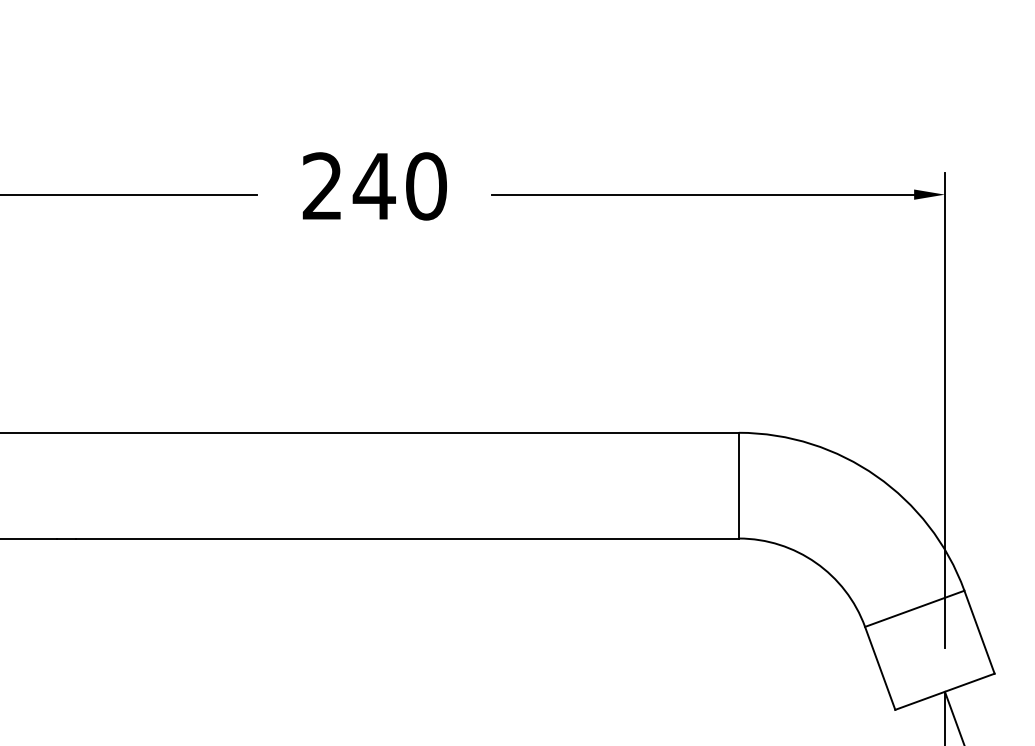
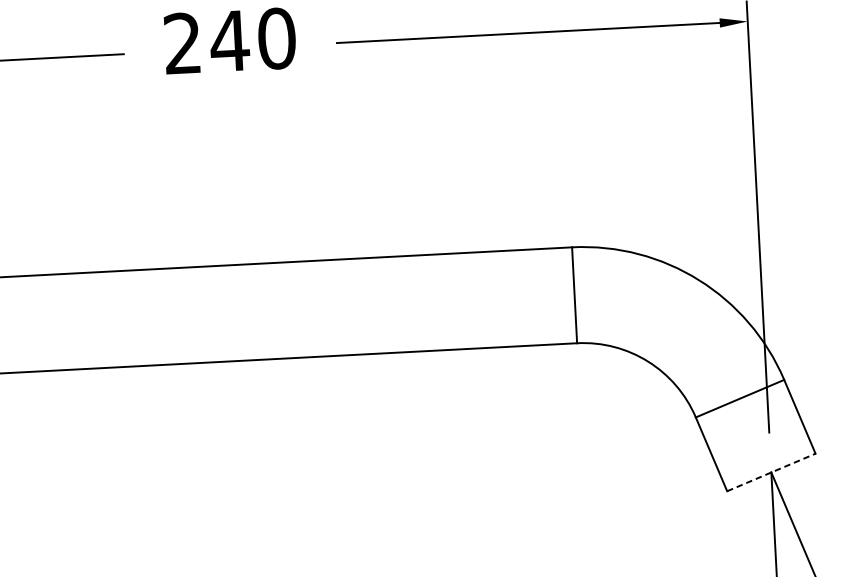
line: (944, 691) -> (770, 472), solid -> dashed

